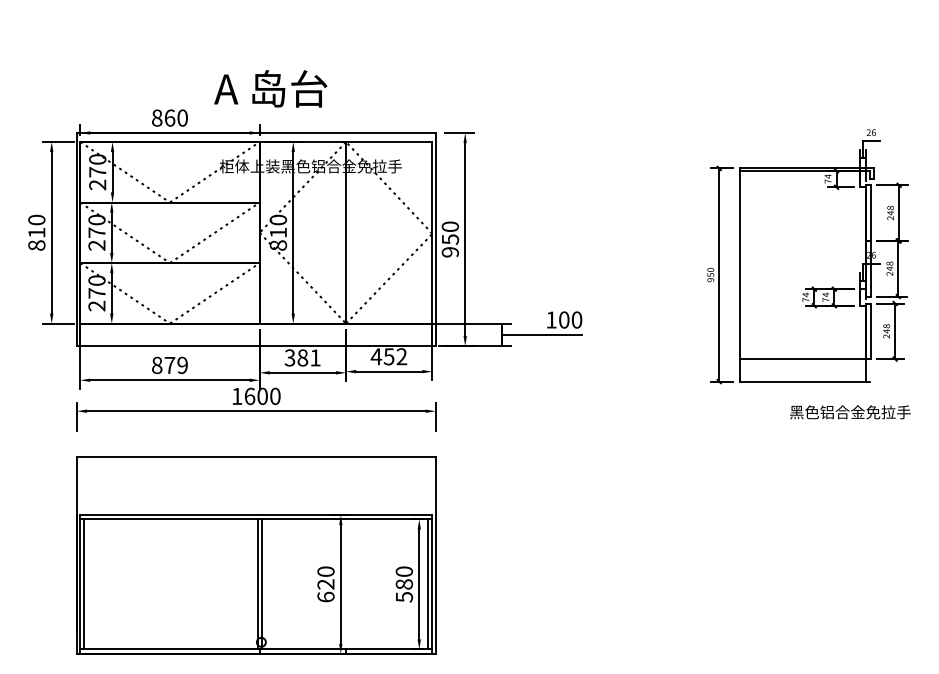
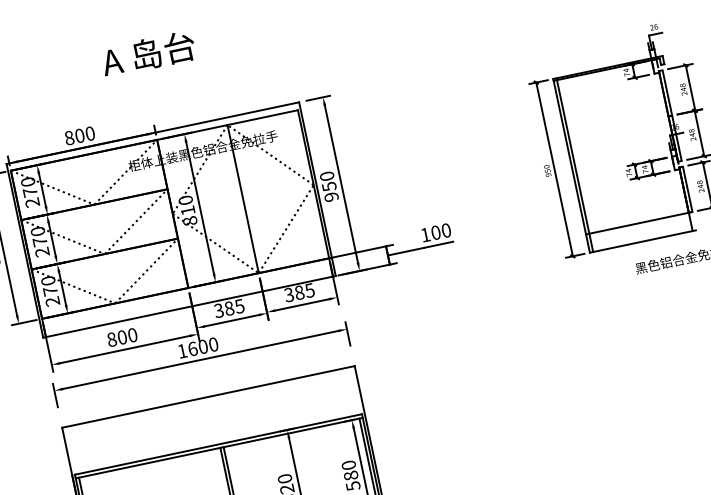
text: (270, 88) -> (148, 53), moved
text: (169, 117) -> (79, 135), 860 -> 800
line: (744, 274) -> (575, 164), added
text: (388, 356) -> (298, 292), 452 -> 385
text: (315, 357) -> (239, 306), 381 -> 385
text: (175, 365) -> (126, 336), 879 -> 800

